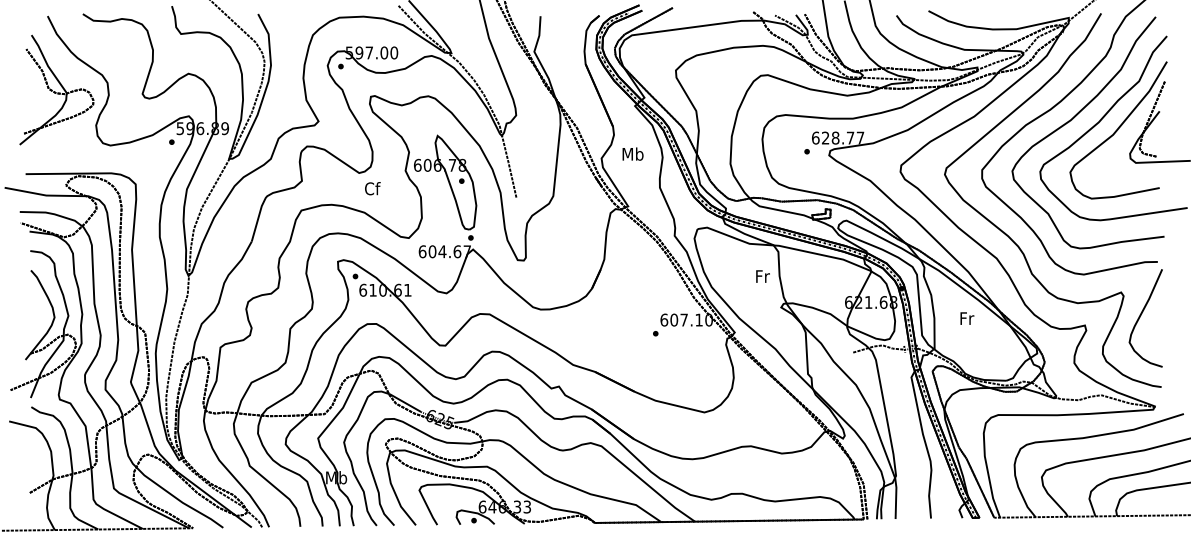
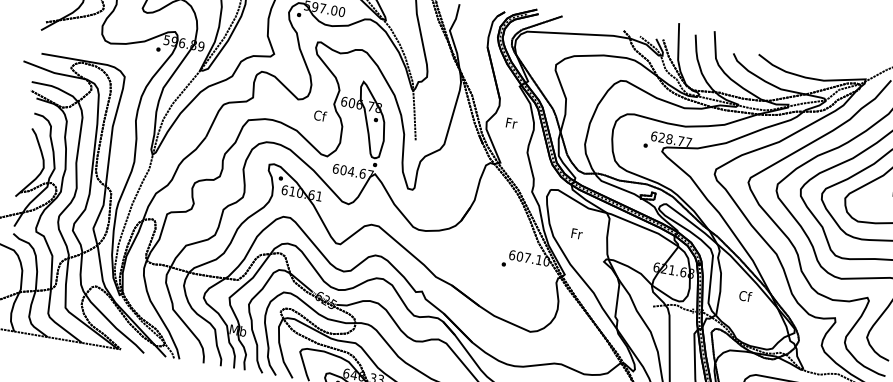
text: (632, 153) -> (511, 122), Mb -> Fr
text: (372, 188) -> (320, 115), moved
text: (762, 276) -> (576, 233), moved
text: (967, 318) -> (745, 296), Fr -> Cf

